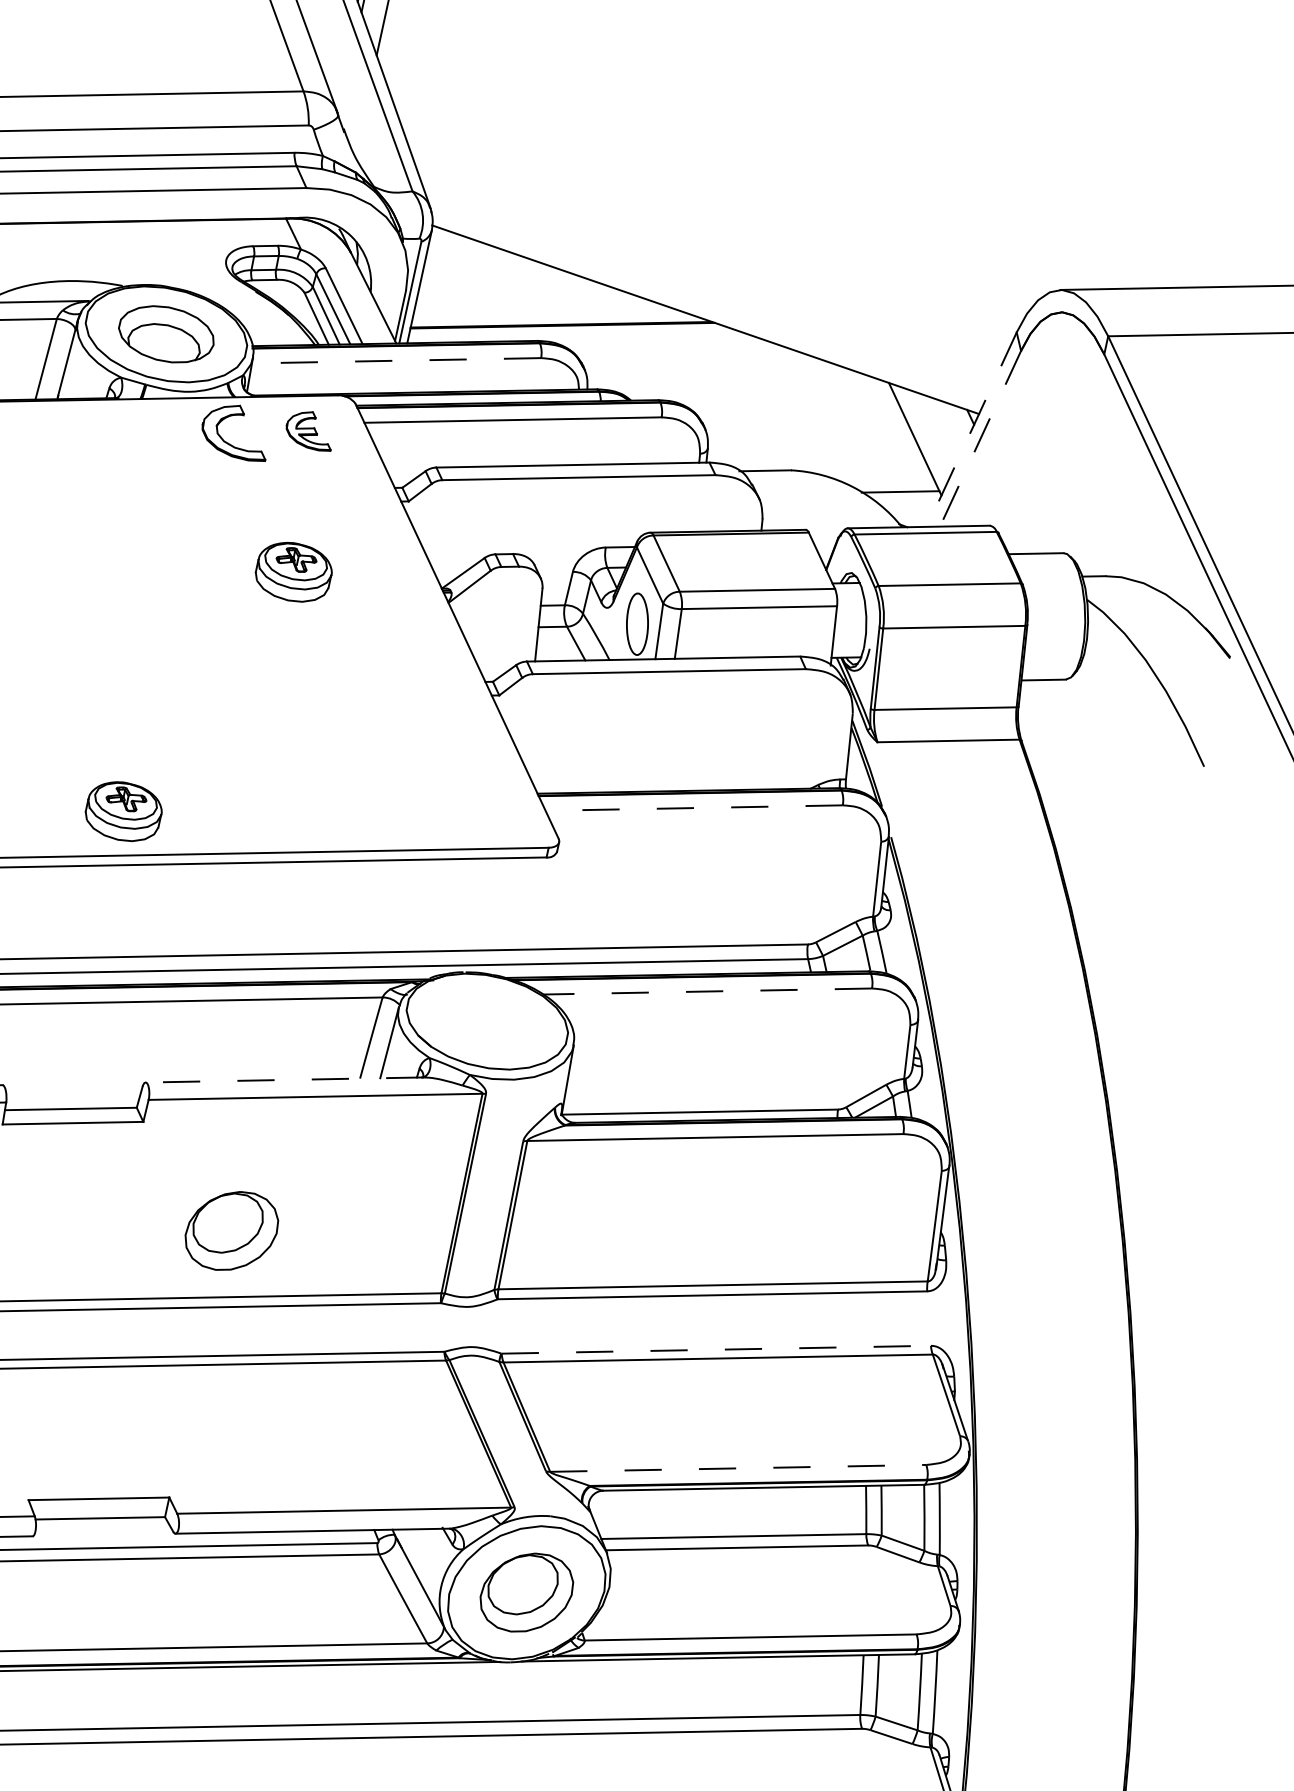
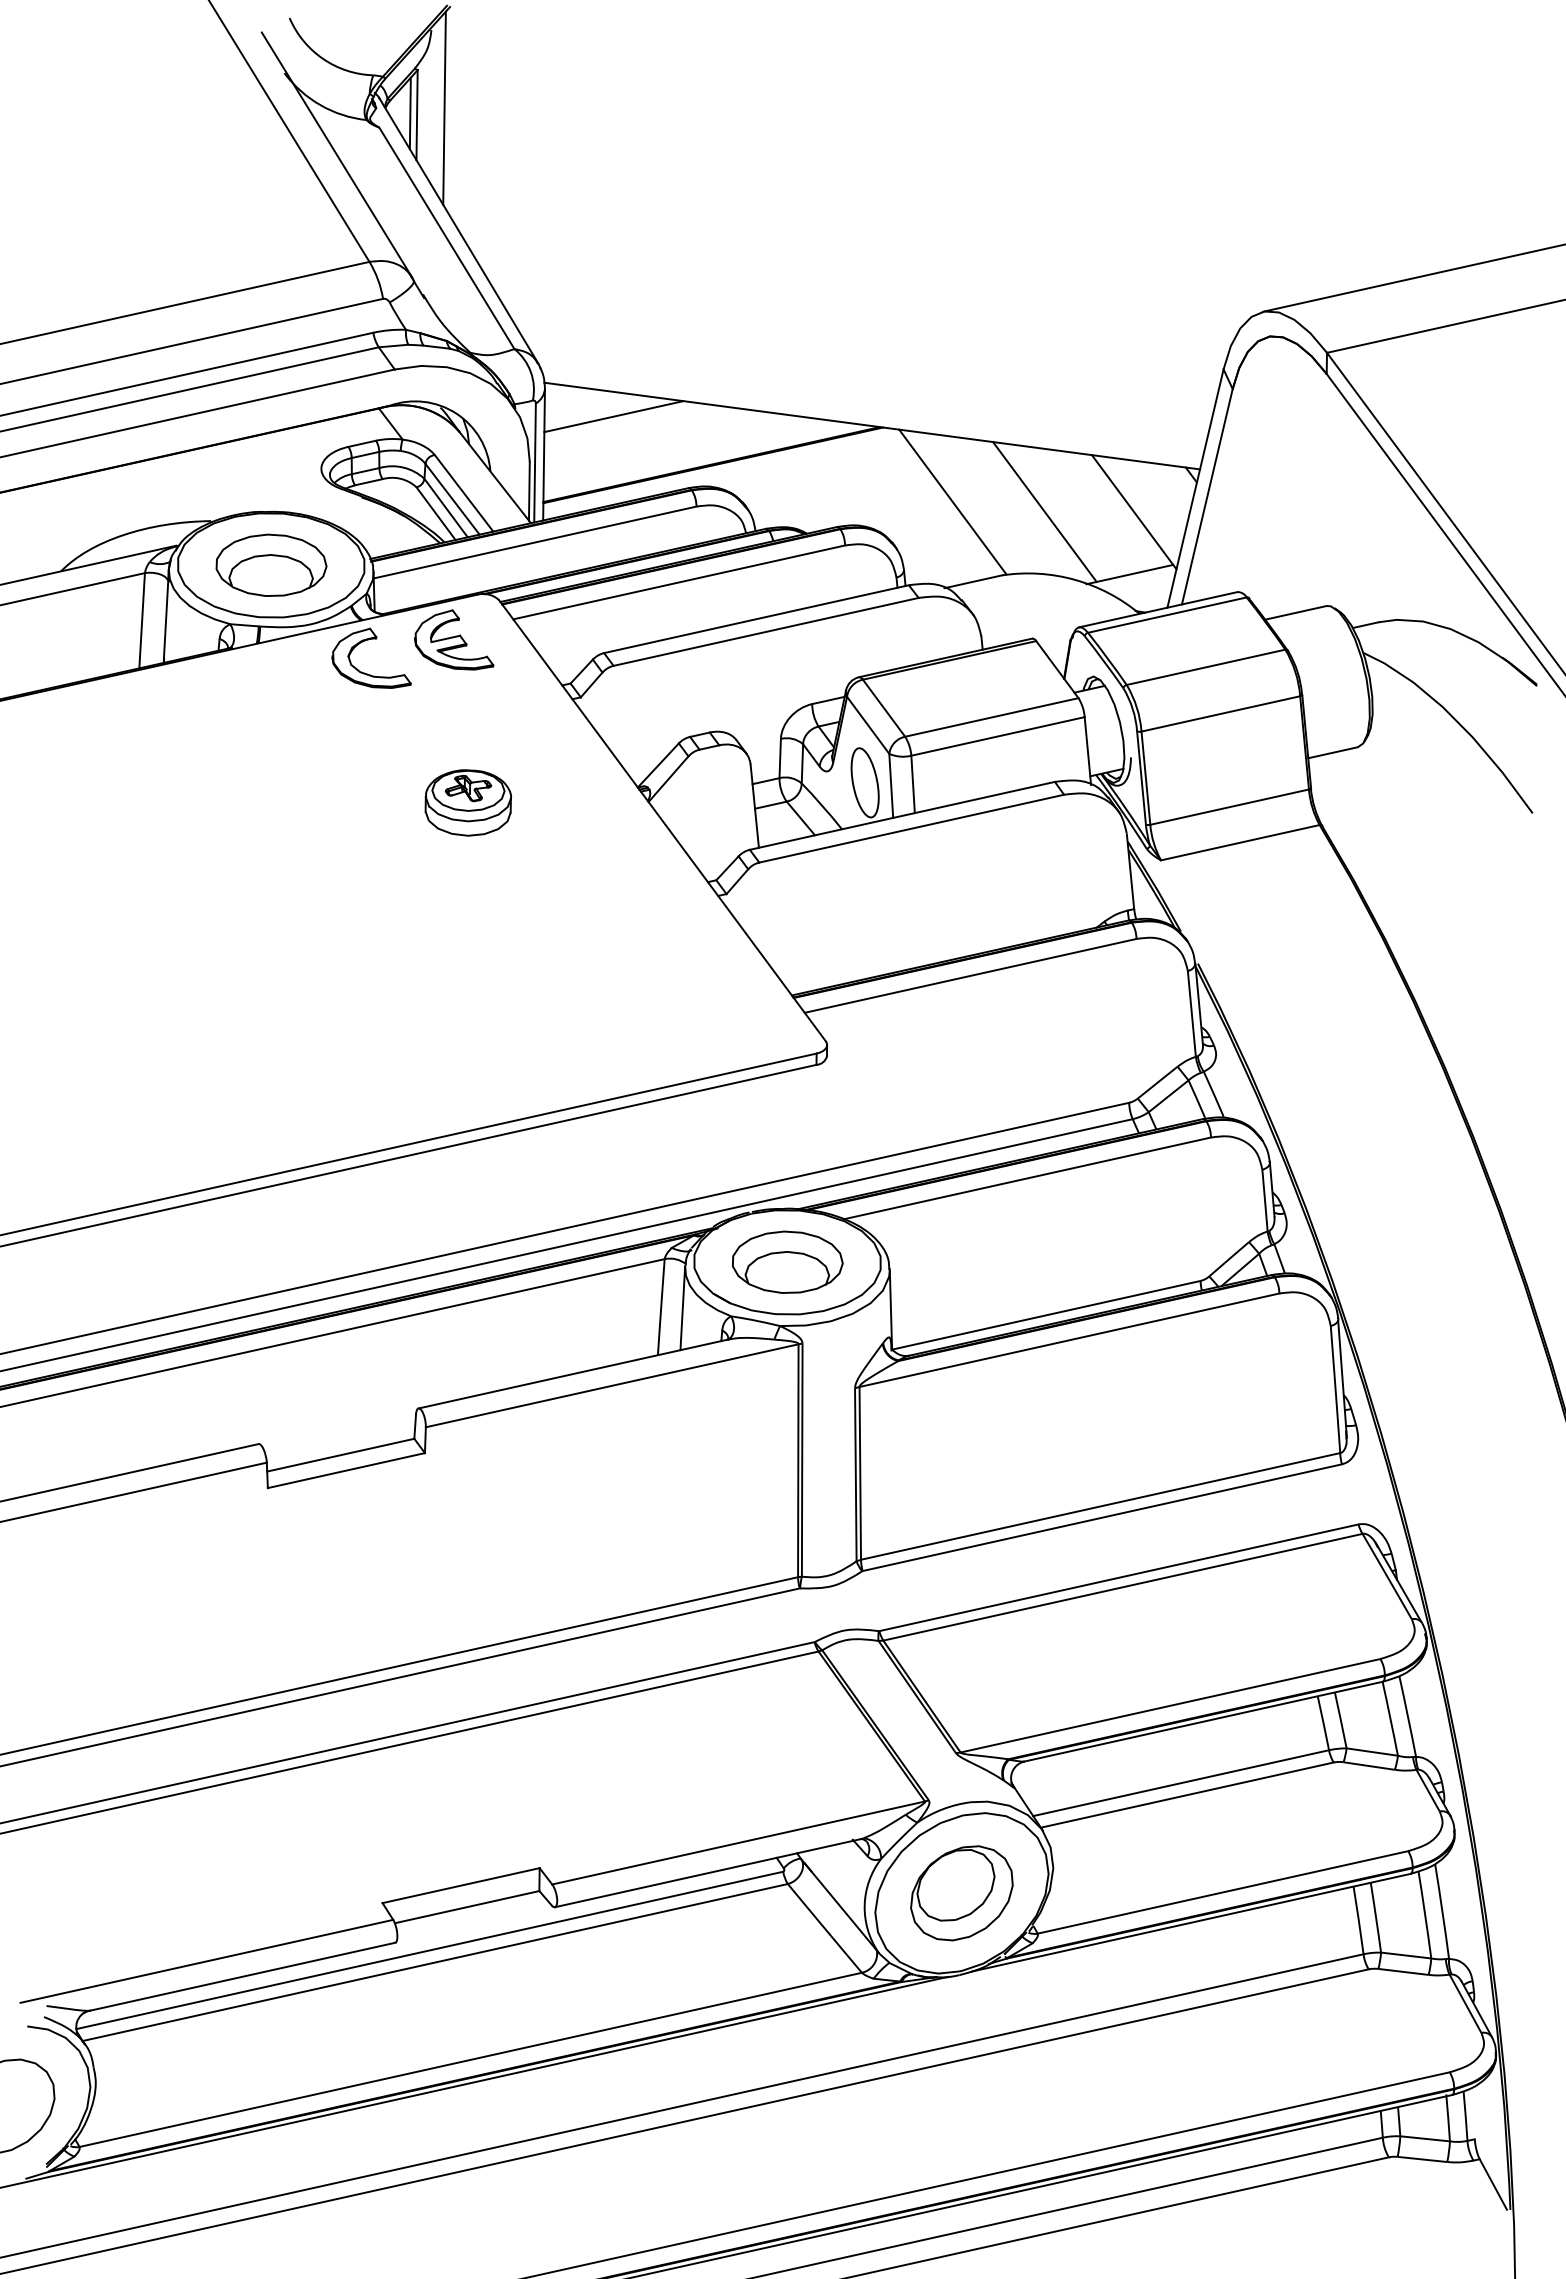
line: (485, 266) -> (613, 416), added
line: (396, 360) -> (534, 542), dashed -> solid
line: (761, 398) -> (952, 501), added
line: (838, 422) -> (1044, 511), added
part: (310, 429) -> (454, 639), size x1.43
line: (971, 430) -> (1195, 489), dashed -> solid
line: (980, 438) -> (1207, 496), dashed -> solid
line: (694, 807) -> (970, 975), dashed -> solid
part: (123, 811) -> (331, 1109), removed
line: (706, 991) -> (1026, 1178), dashed -> solid
part: (487, 1020) -> (787, 1261), added
line: (284, 1079) -> (573, 1373), dashed -> solid
part: (231, 1231) -> (548, 1555), removed
line: (716, 1349) -> (1119, 1577), dashed -> solid
line: (738, 1468) -> (1170, 1705), dashed -> solid

